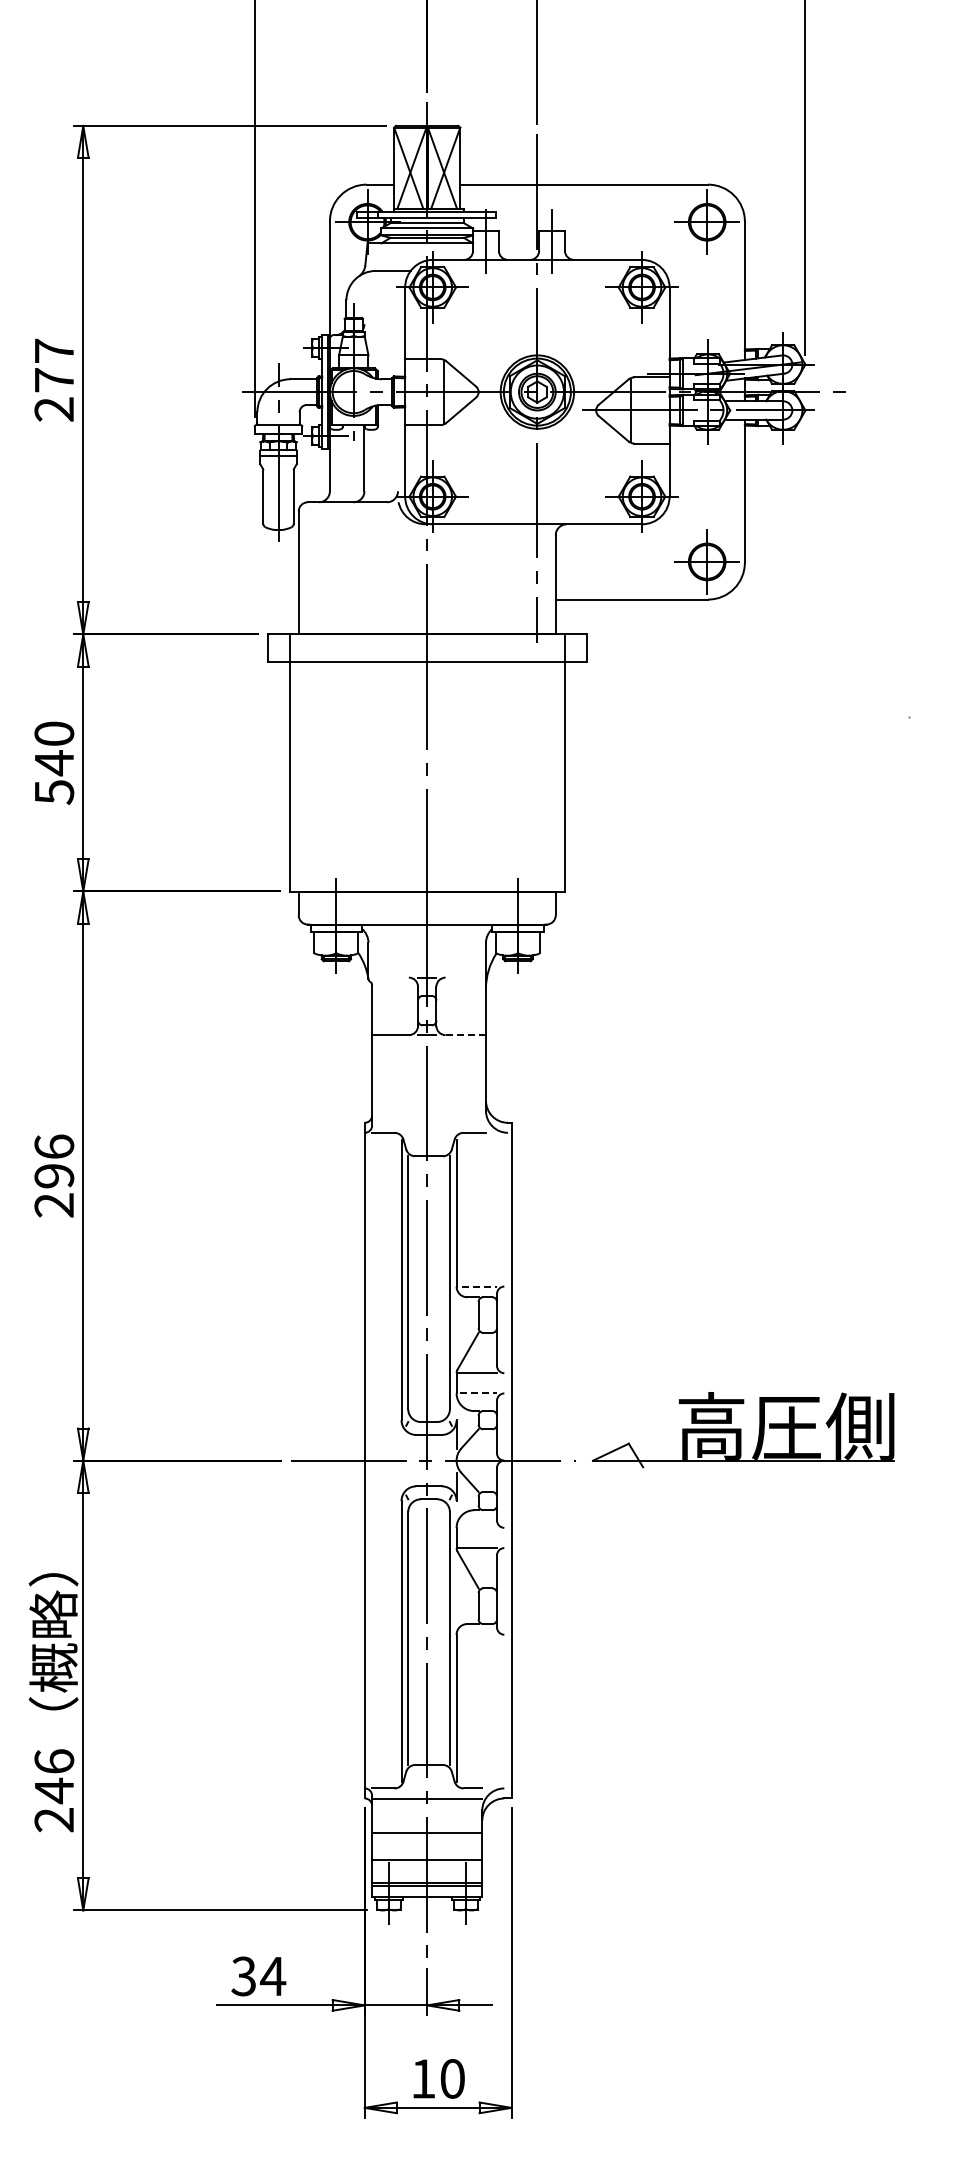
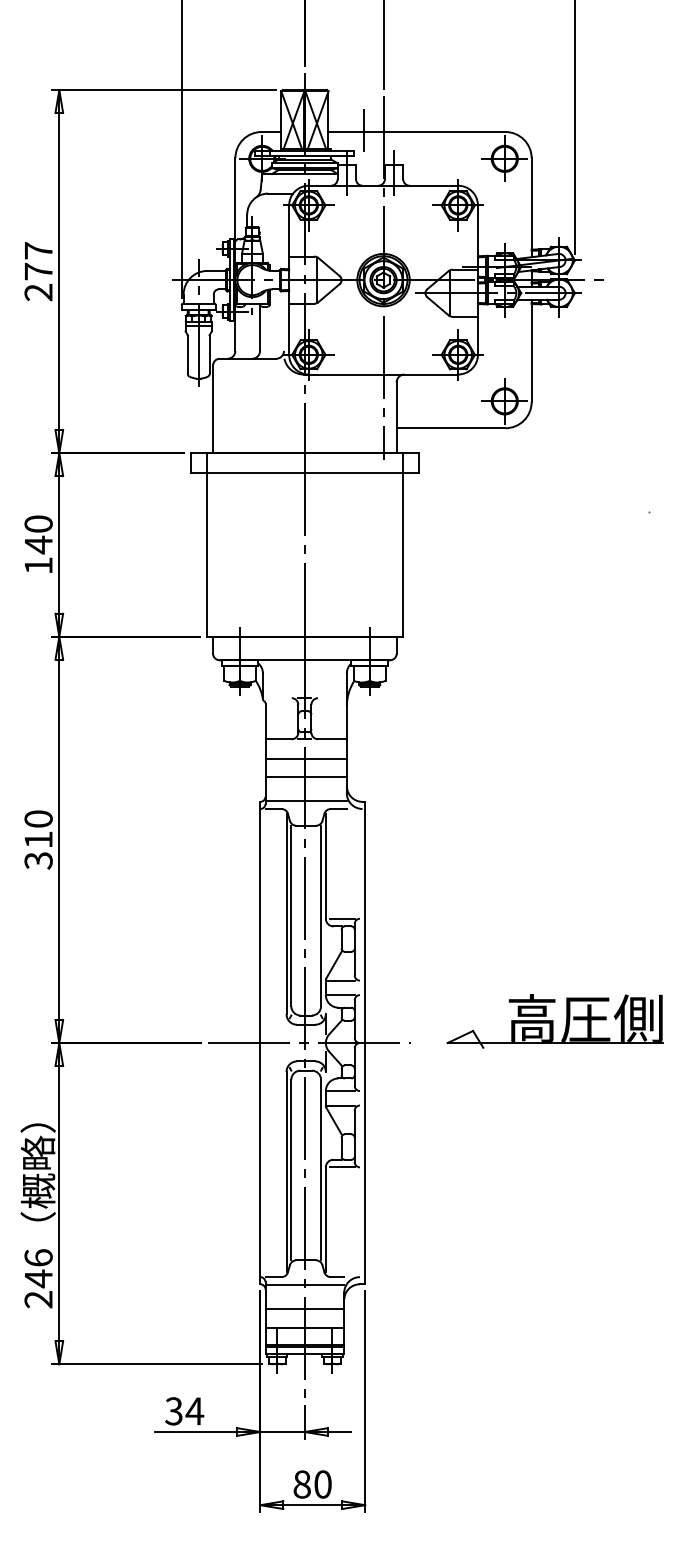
line: (509, 182) -> (363, 130), added
text: (54, 792) -> (38, 566), 540 -> 140
line: (466, 1035) -> (332, 739), dashed -> solid
line: (428, 1063) -> (305, 759), added
line: (428, 1087) -> (305, 776), added
line: (428, 1122) -> (305, 801), added
text: (54, 1175) -> (38, 839), 296 -> 310
line: (480, 1286) -> (342, 918), dashed -> solid
line: (479, 1393) -> (342, 995), dashed -> solid
part: (743, 1430) -> (554, 1021), moved
line: (478, 1527) -> (341, 1090), added
line: (479, 1634) -> (342, 1167), added
text: (423, 2078) -> (302, 1484), 10 -> 80

